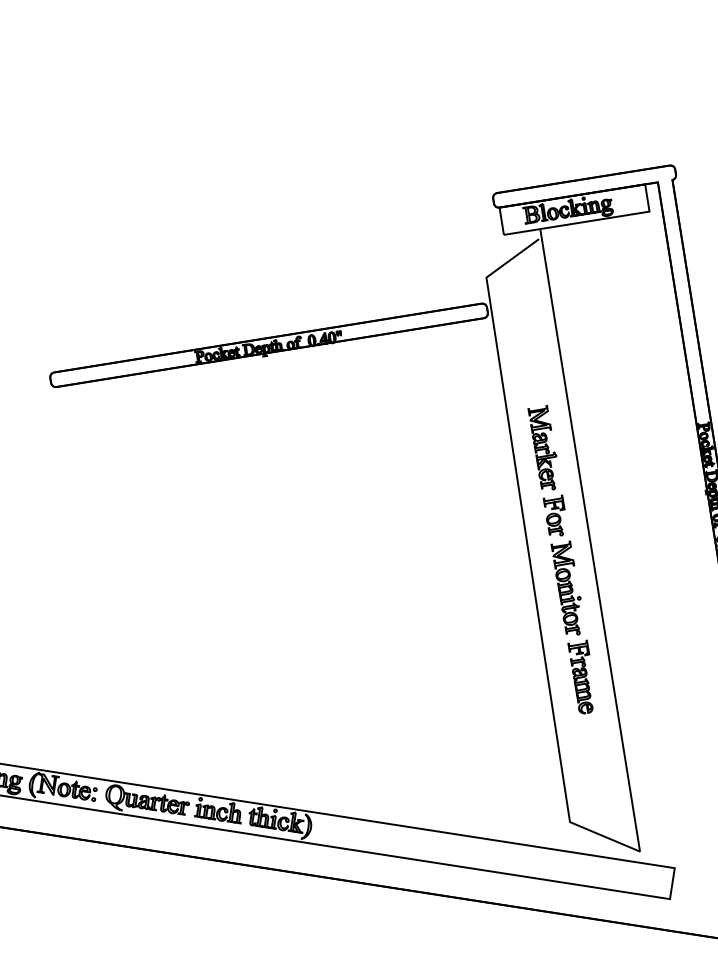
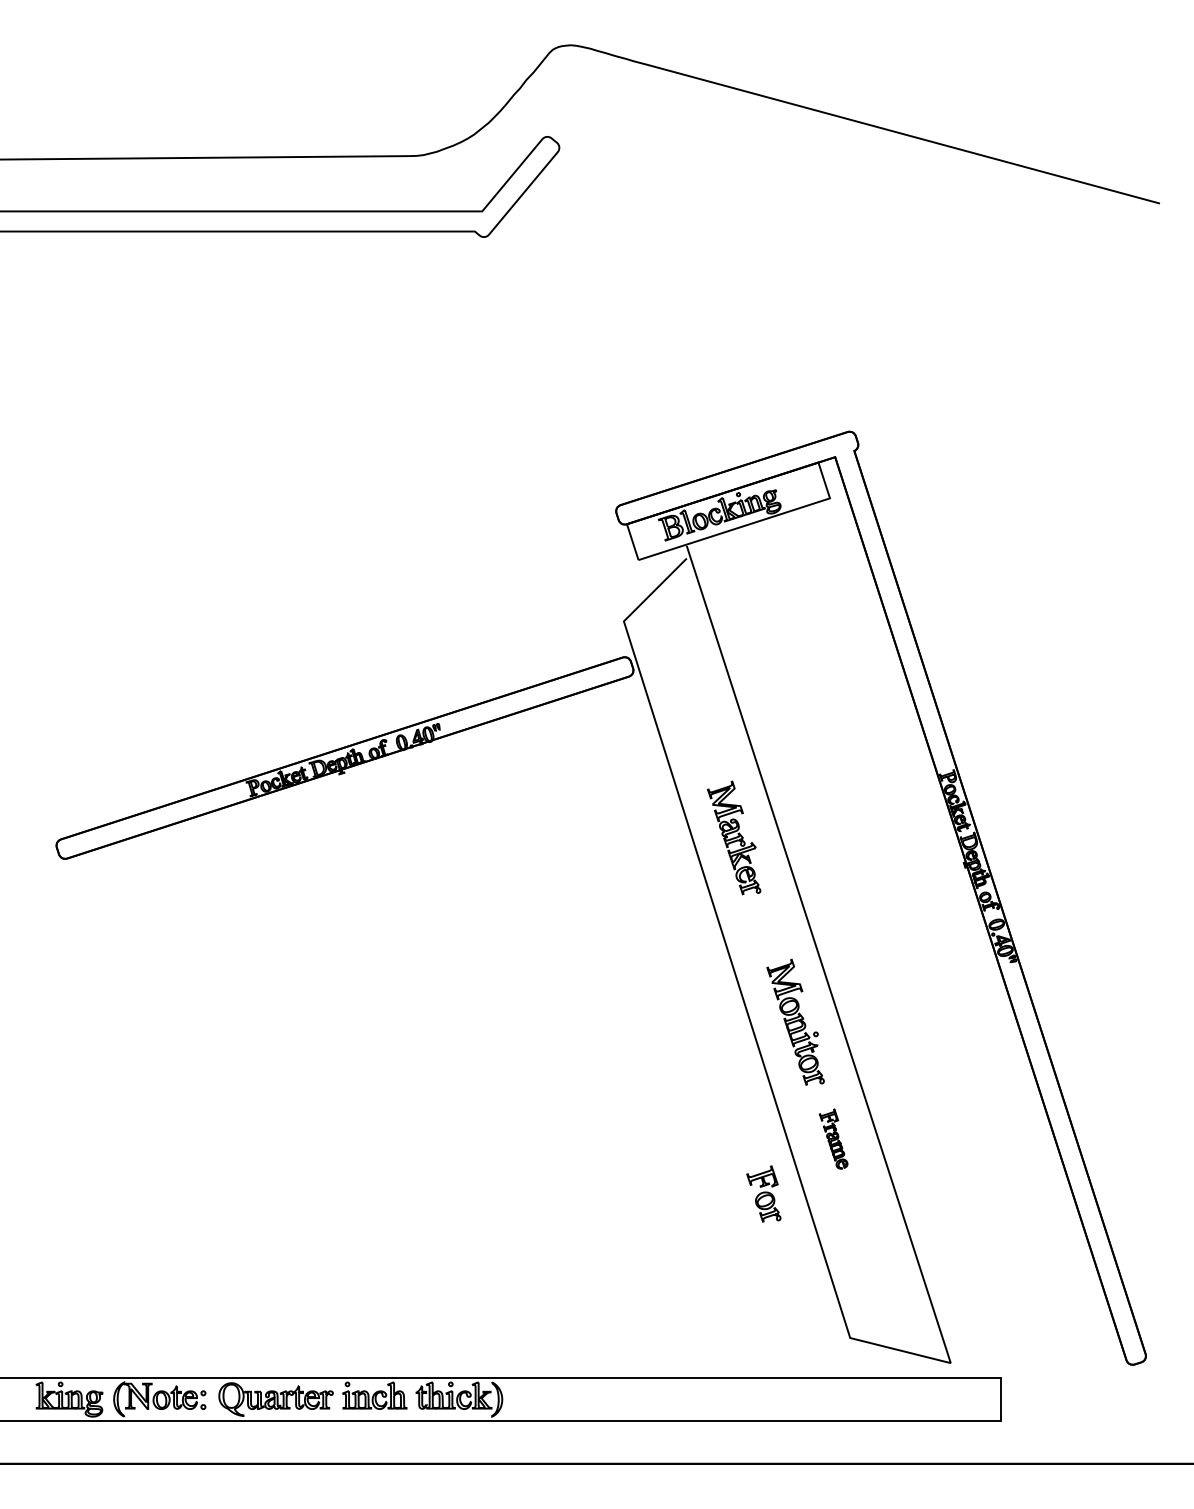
part: (553, 514) -> (763, 1193), moved
part: (580, 675) -> (833, 1138), size x0.6

